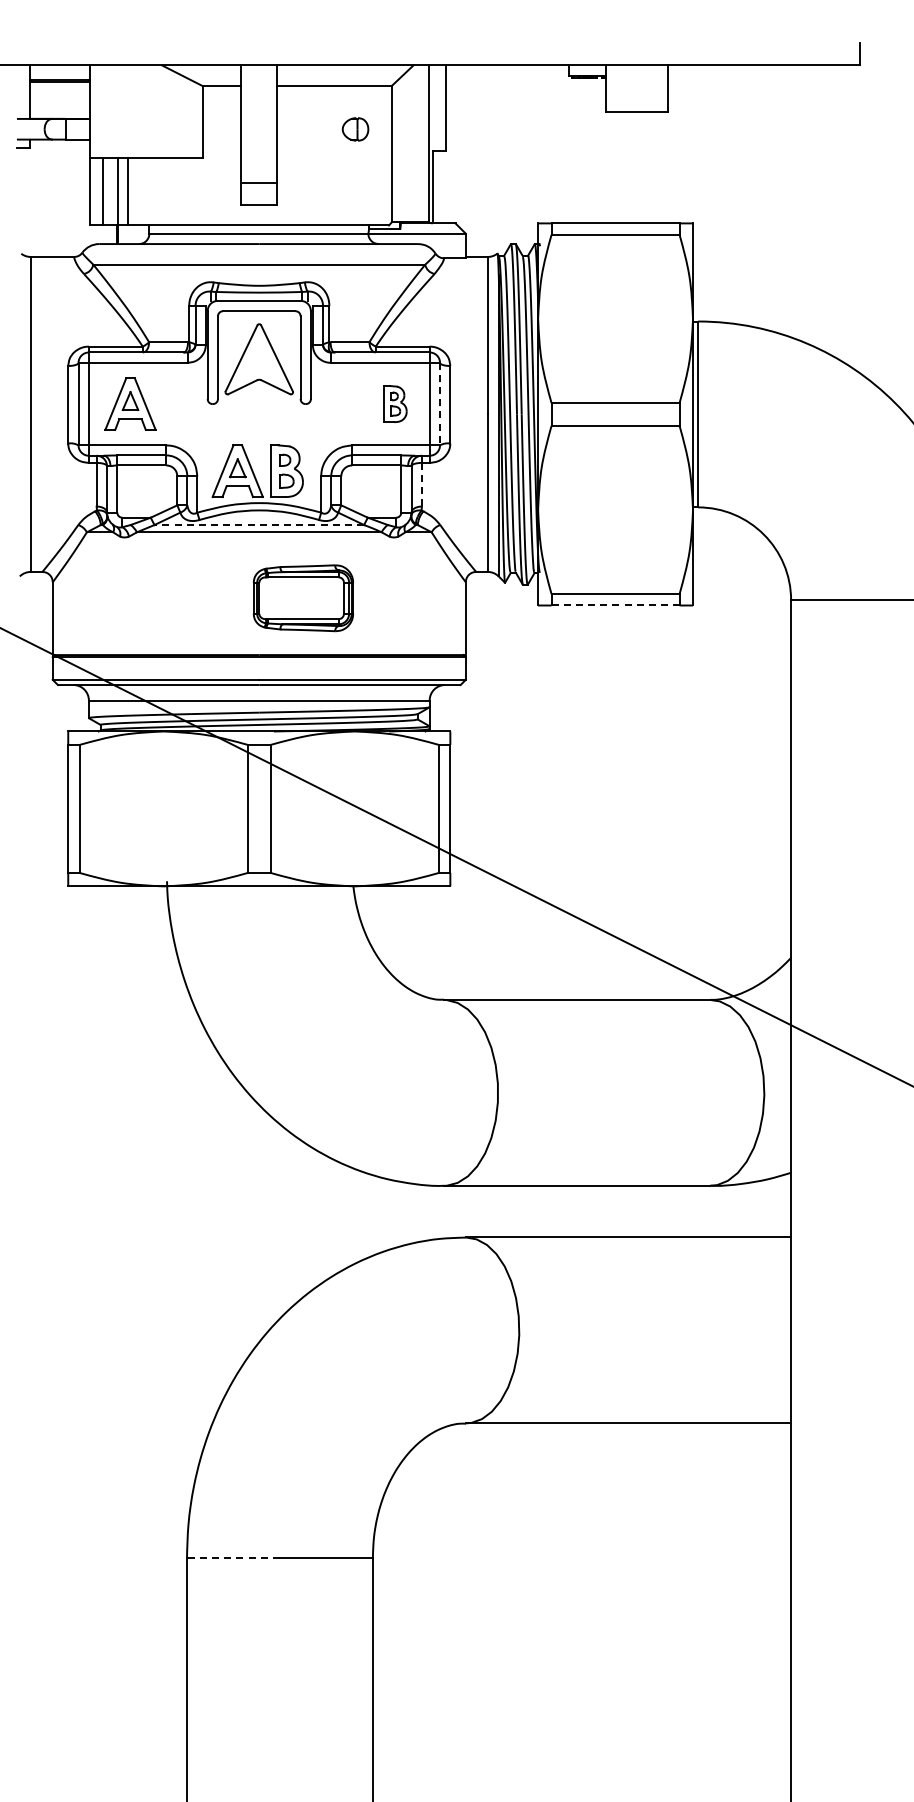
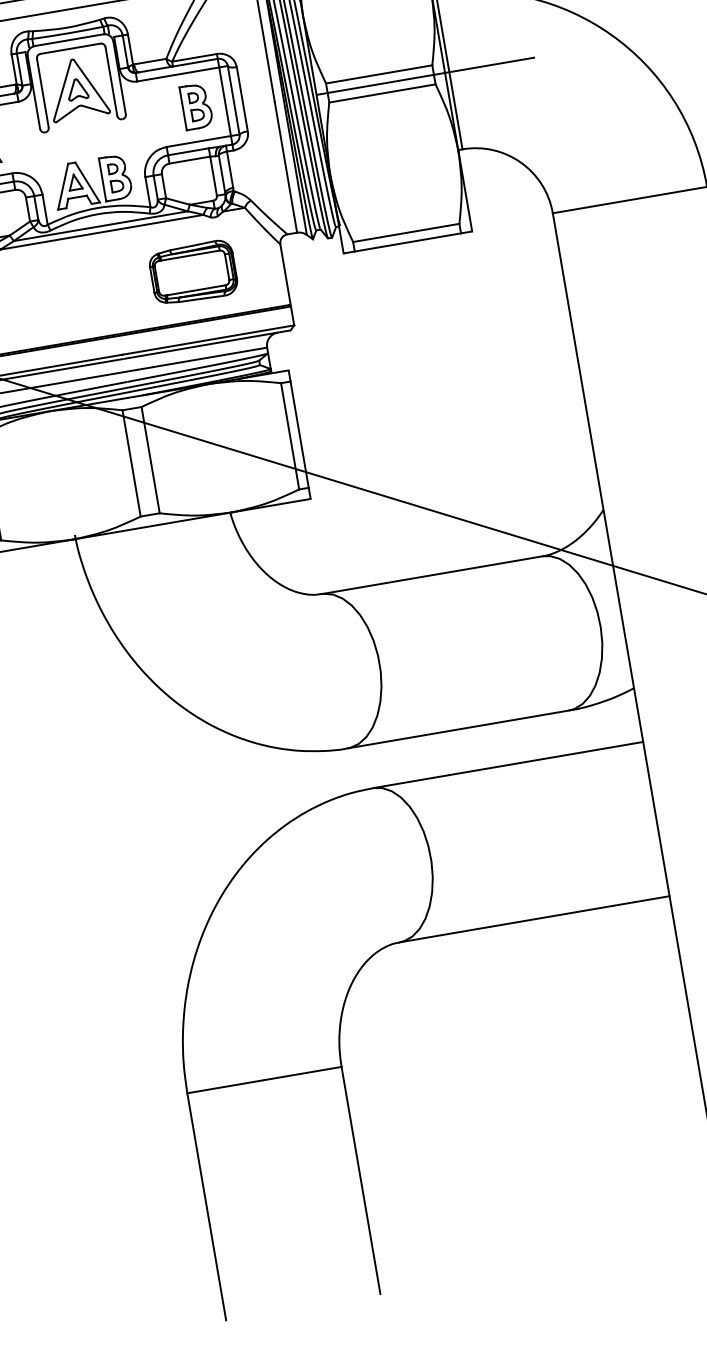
part: (258, 360) -> (76, 89), added
part: (395, 403) -> (196, 106), size x1.43
line: (440, 404) -> (234, 100), dashed -> solid
line: (669, 414) -> (425, 76), added
line: (421, 484) -> (229, 169), dashed -> solid
line: (259, 525) -> (101, 226), dashed -> solid
part: (302, 598) -> (192, 273), moved
line: (616, 605) -> (408, 242), dashed -> solid
line: (232, 1557) -> (225, 1086), dashed -> solid

